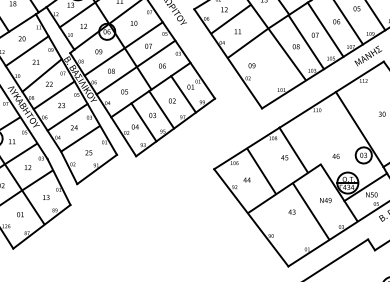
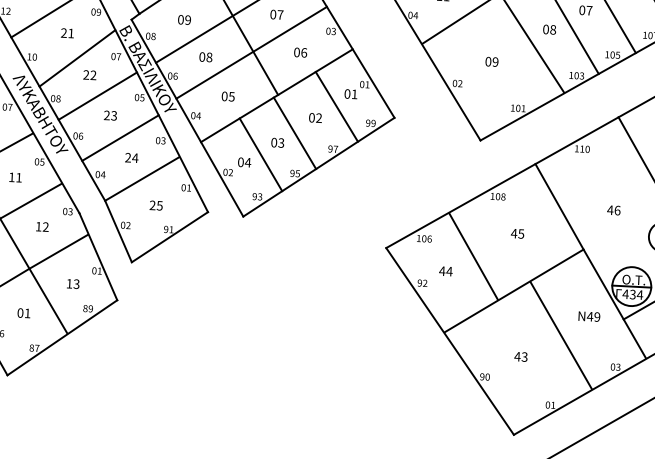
text: (251, 65) -> (491, 61), moved
line: (293, 149) -> (559, 205), moved
text: (335, 155) -> (612, 208), moved
text: (291, 211) -> (520, 355), moved

